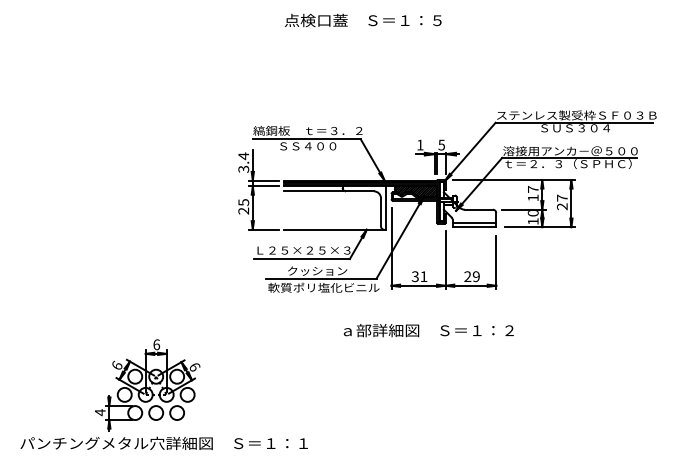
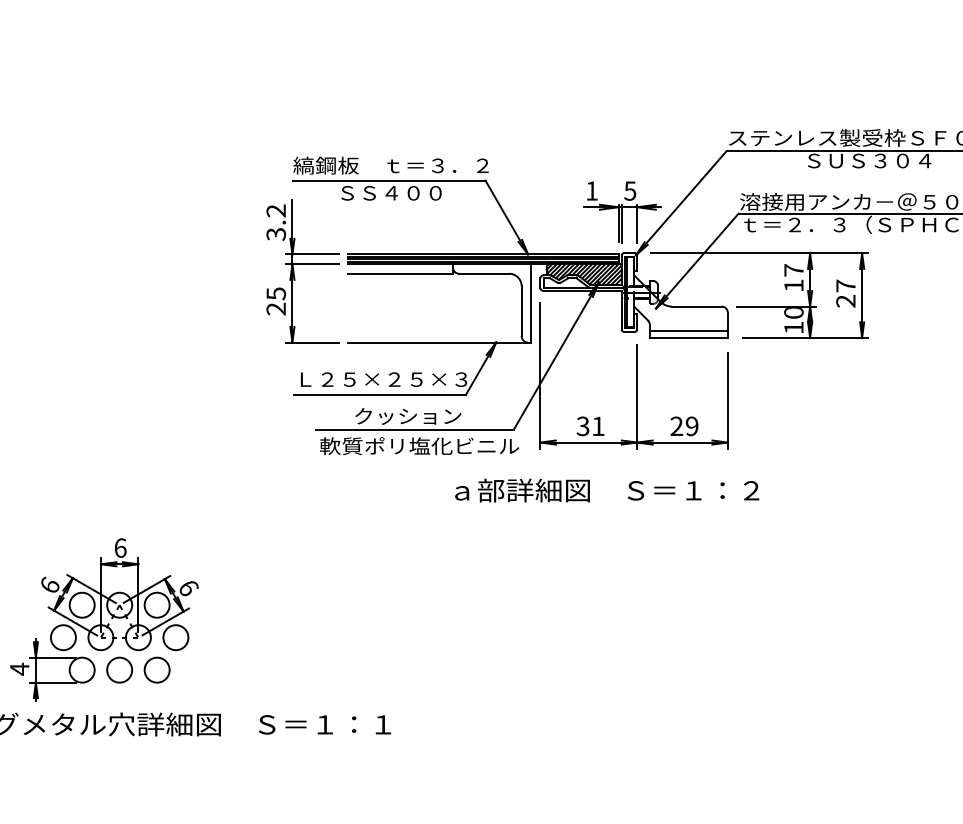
text: (243, 156) -> (275, 211), 3.4 -> 3.2
text: (428, 330) -> (606, 490), moved

